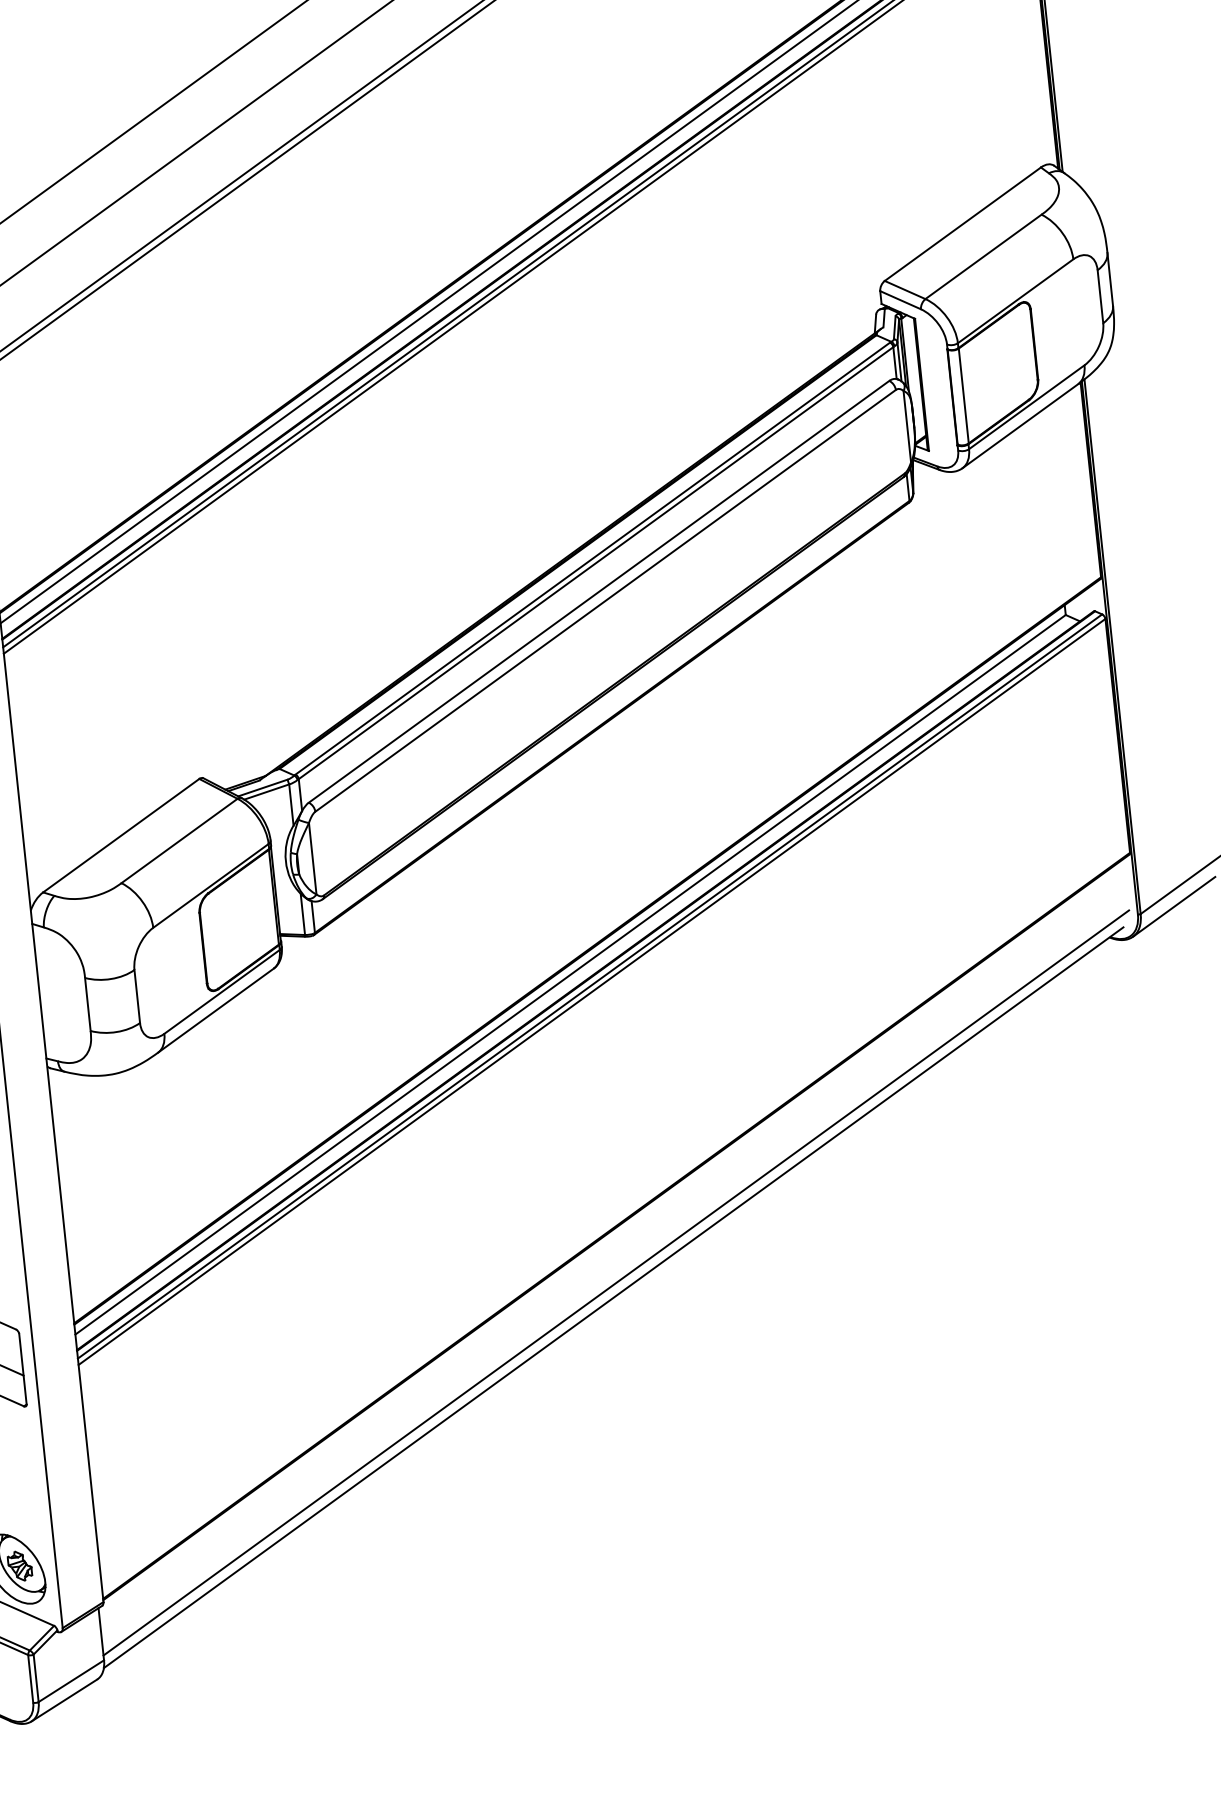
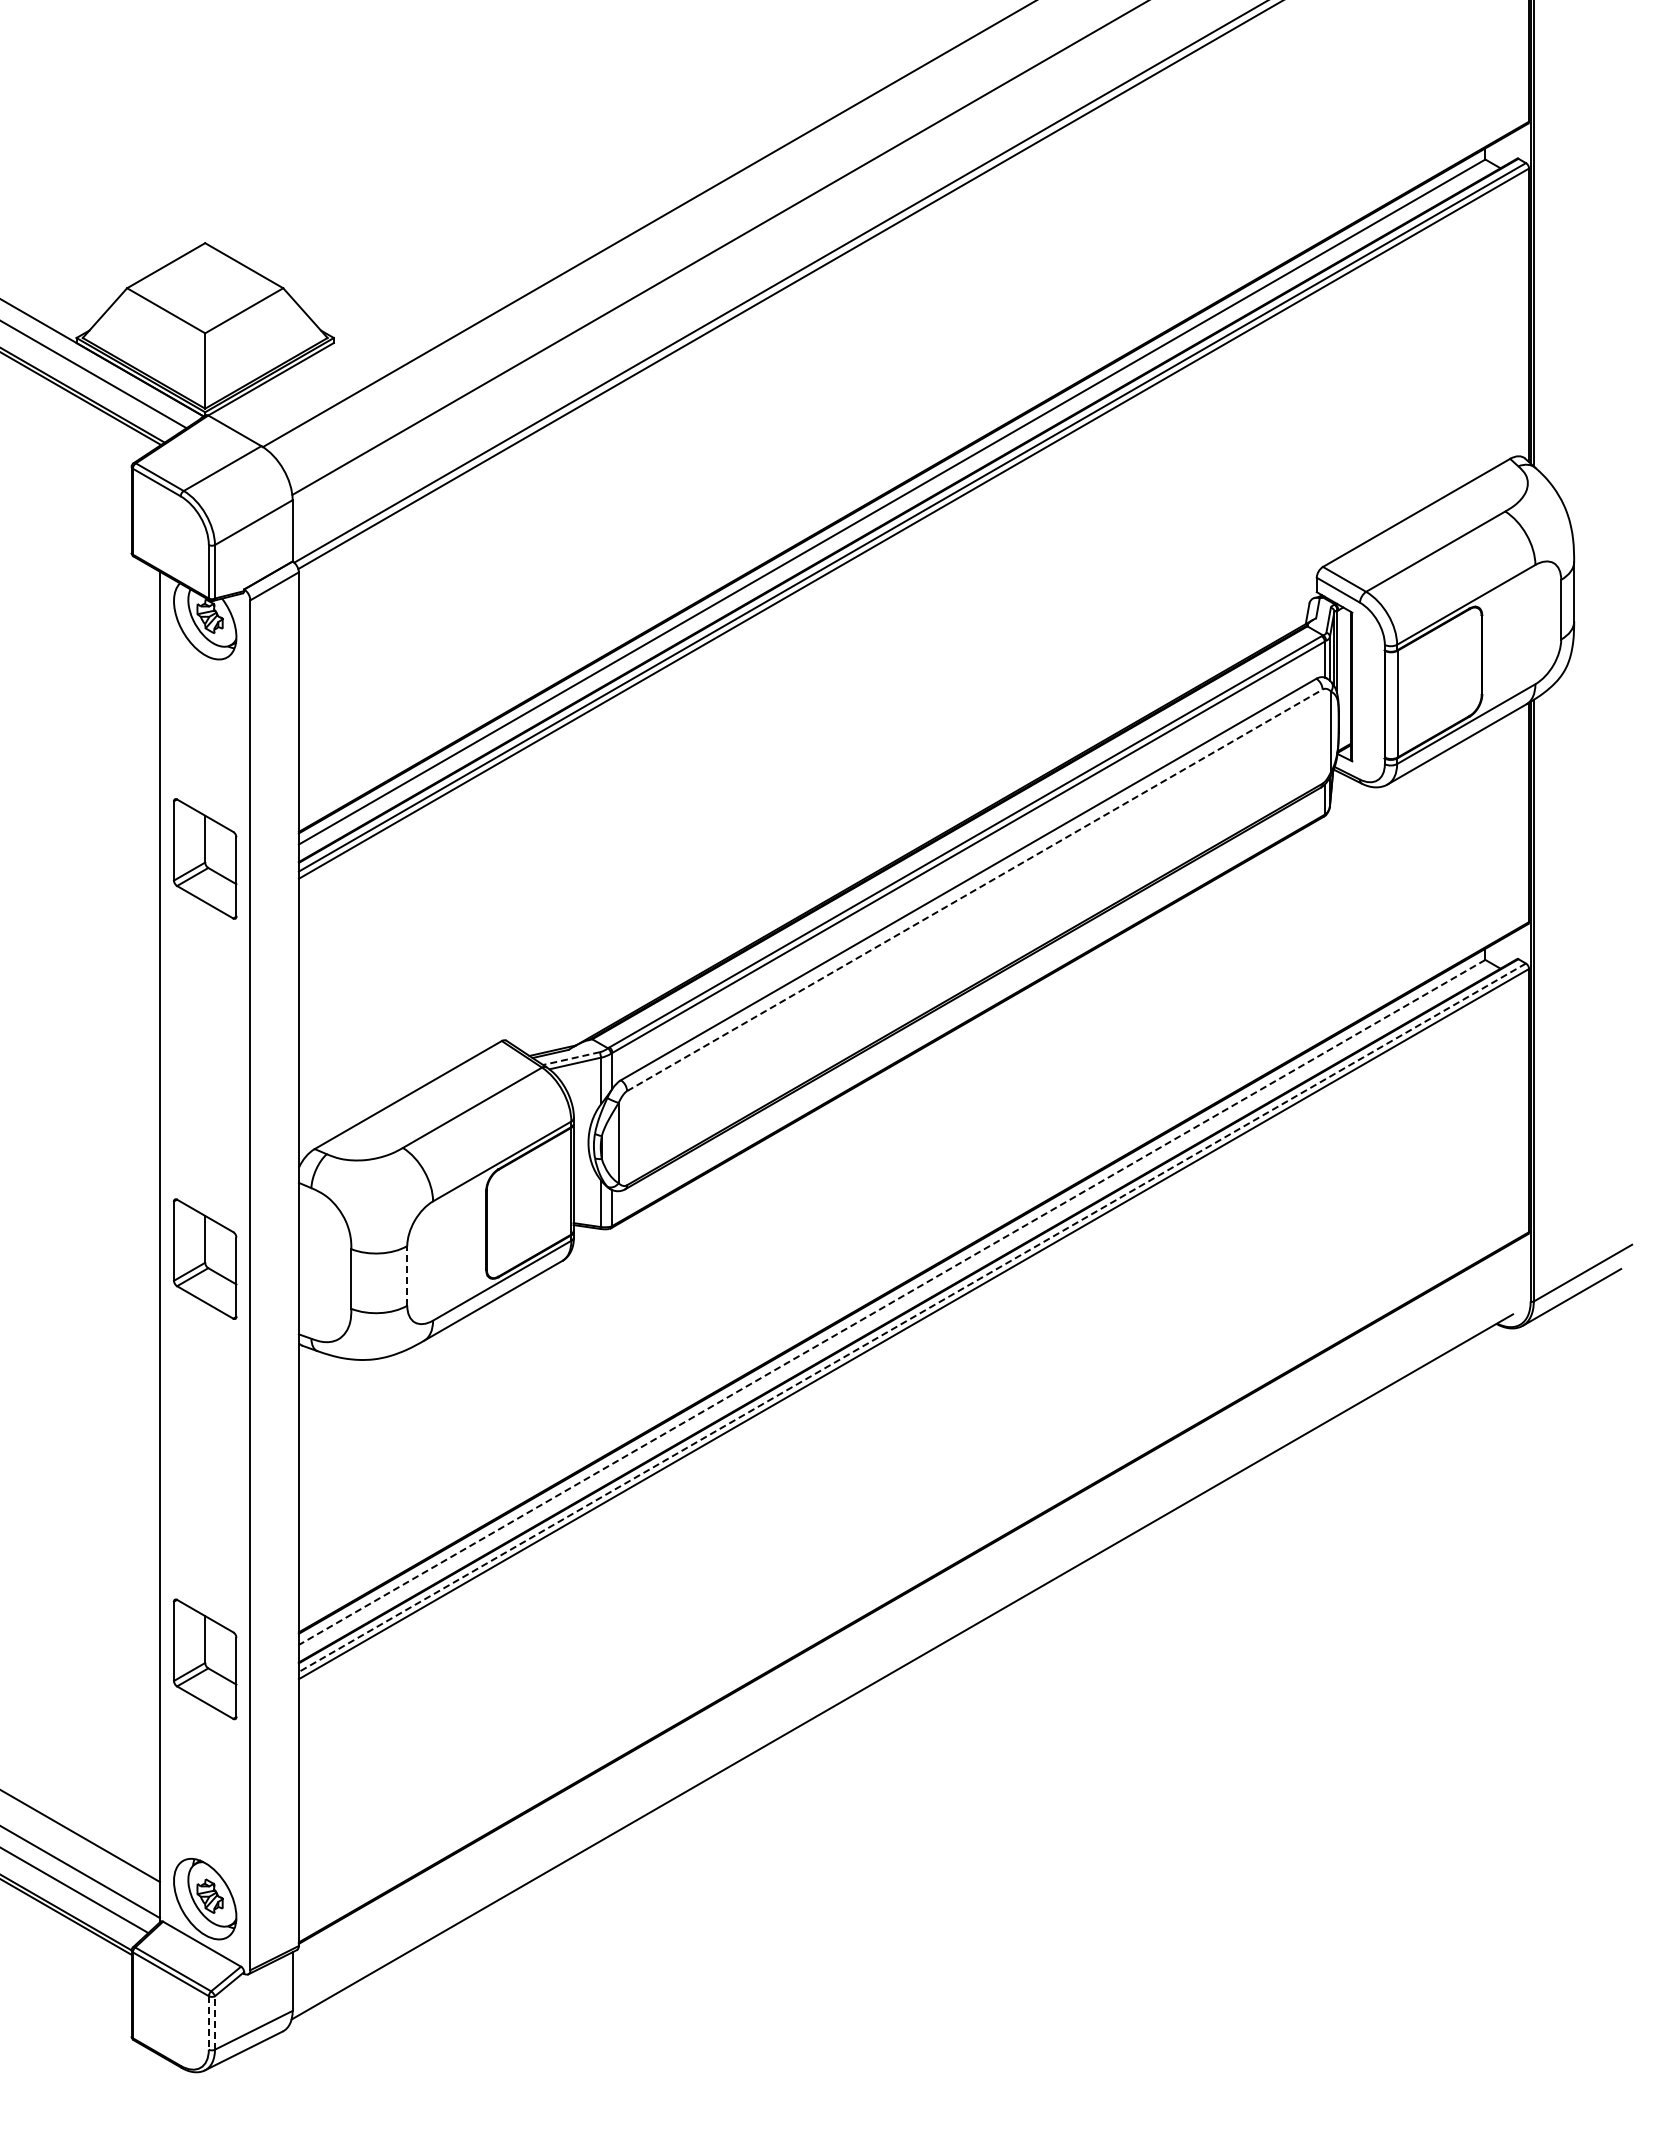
line: (605, 601) -> (974, 890), solid -> dashed
line: (262, 787) -> (571, 1058), solid -> dashed
line: (570, 974) -> (891, 1302), solid -> dashed
line: (590, 987) -> (912, 1318), solid -> dashed
line: (137, 996) -> (407, 1275), solid -> dashed
line: (615, 1282) -> (906, 1650), removed
line: (35, 1677) -> (214, 2022), solid -> dashed
line: (30, 1678) -> (208, 2022), solid -> dashed

